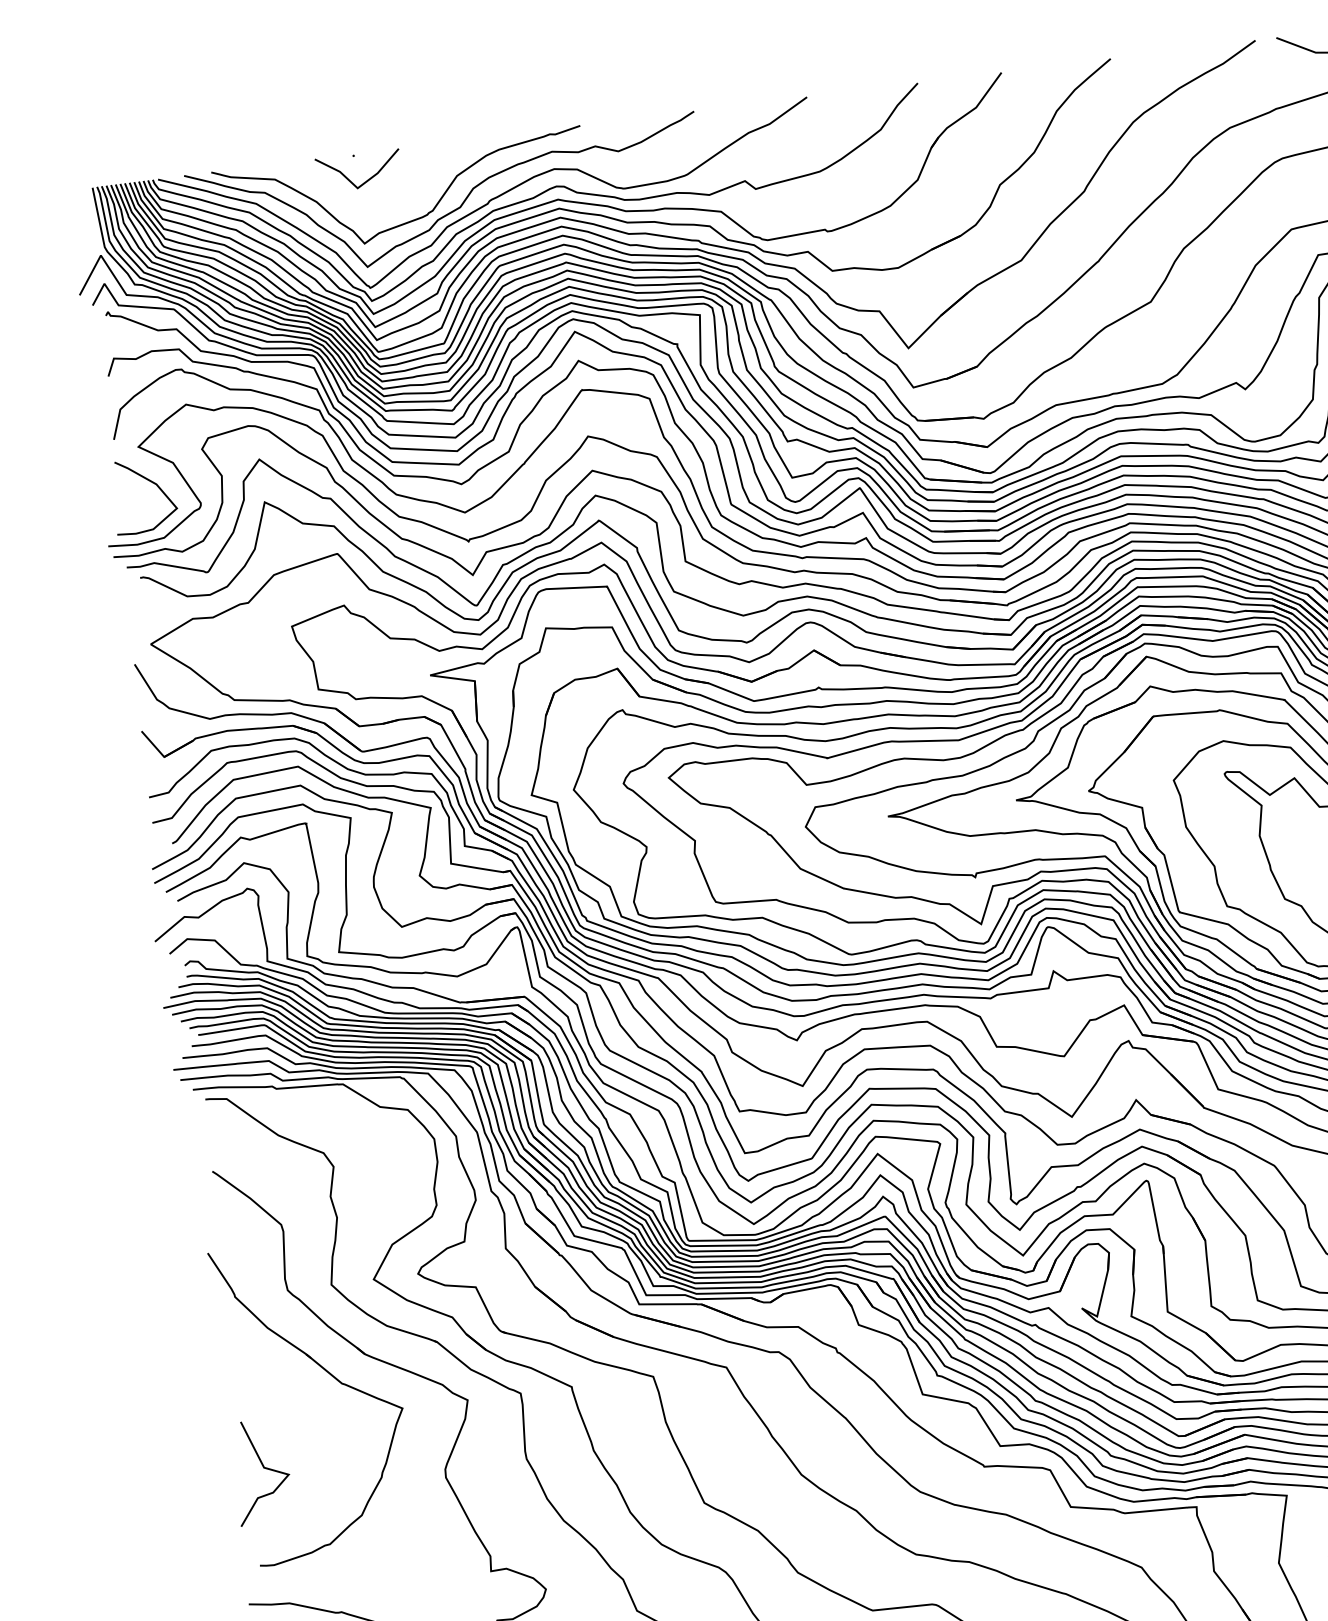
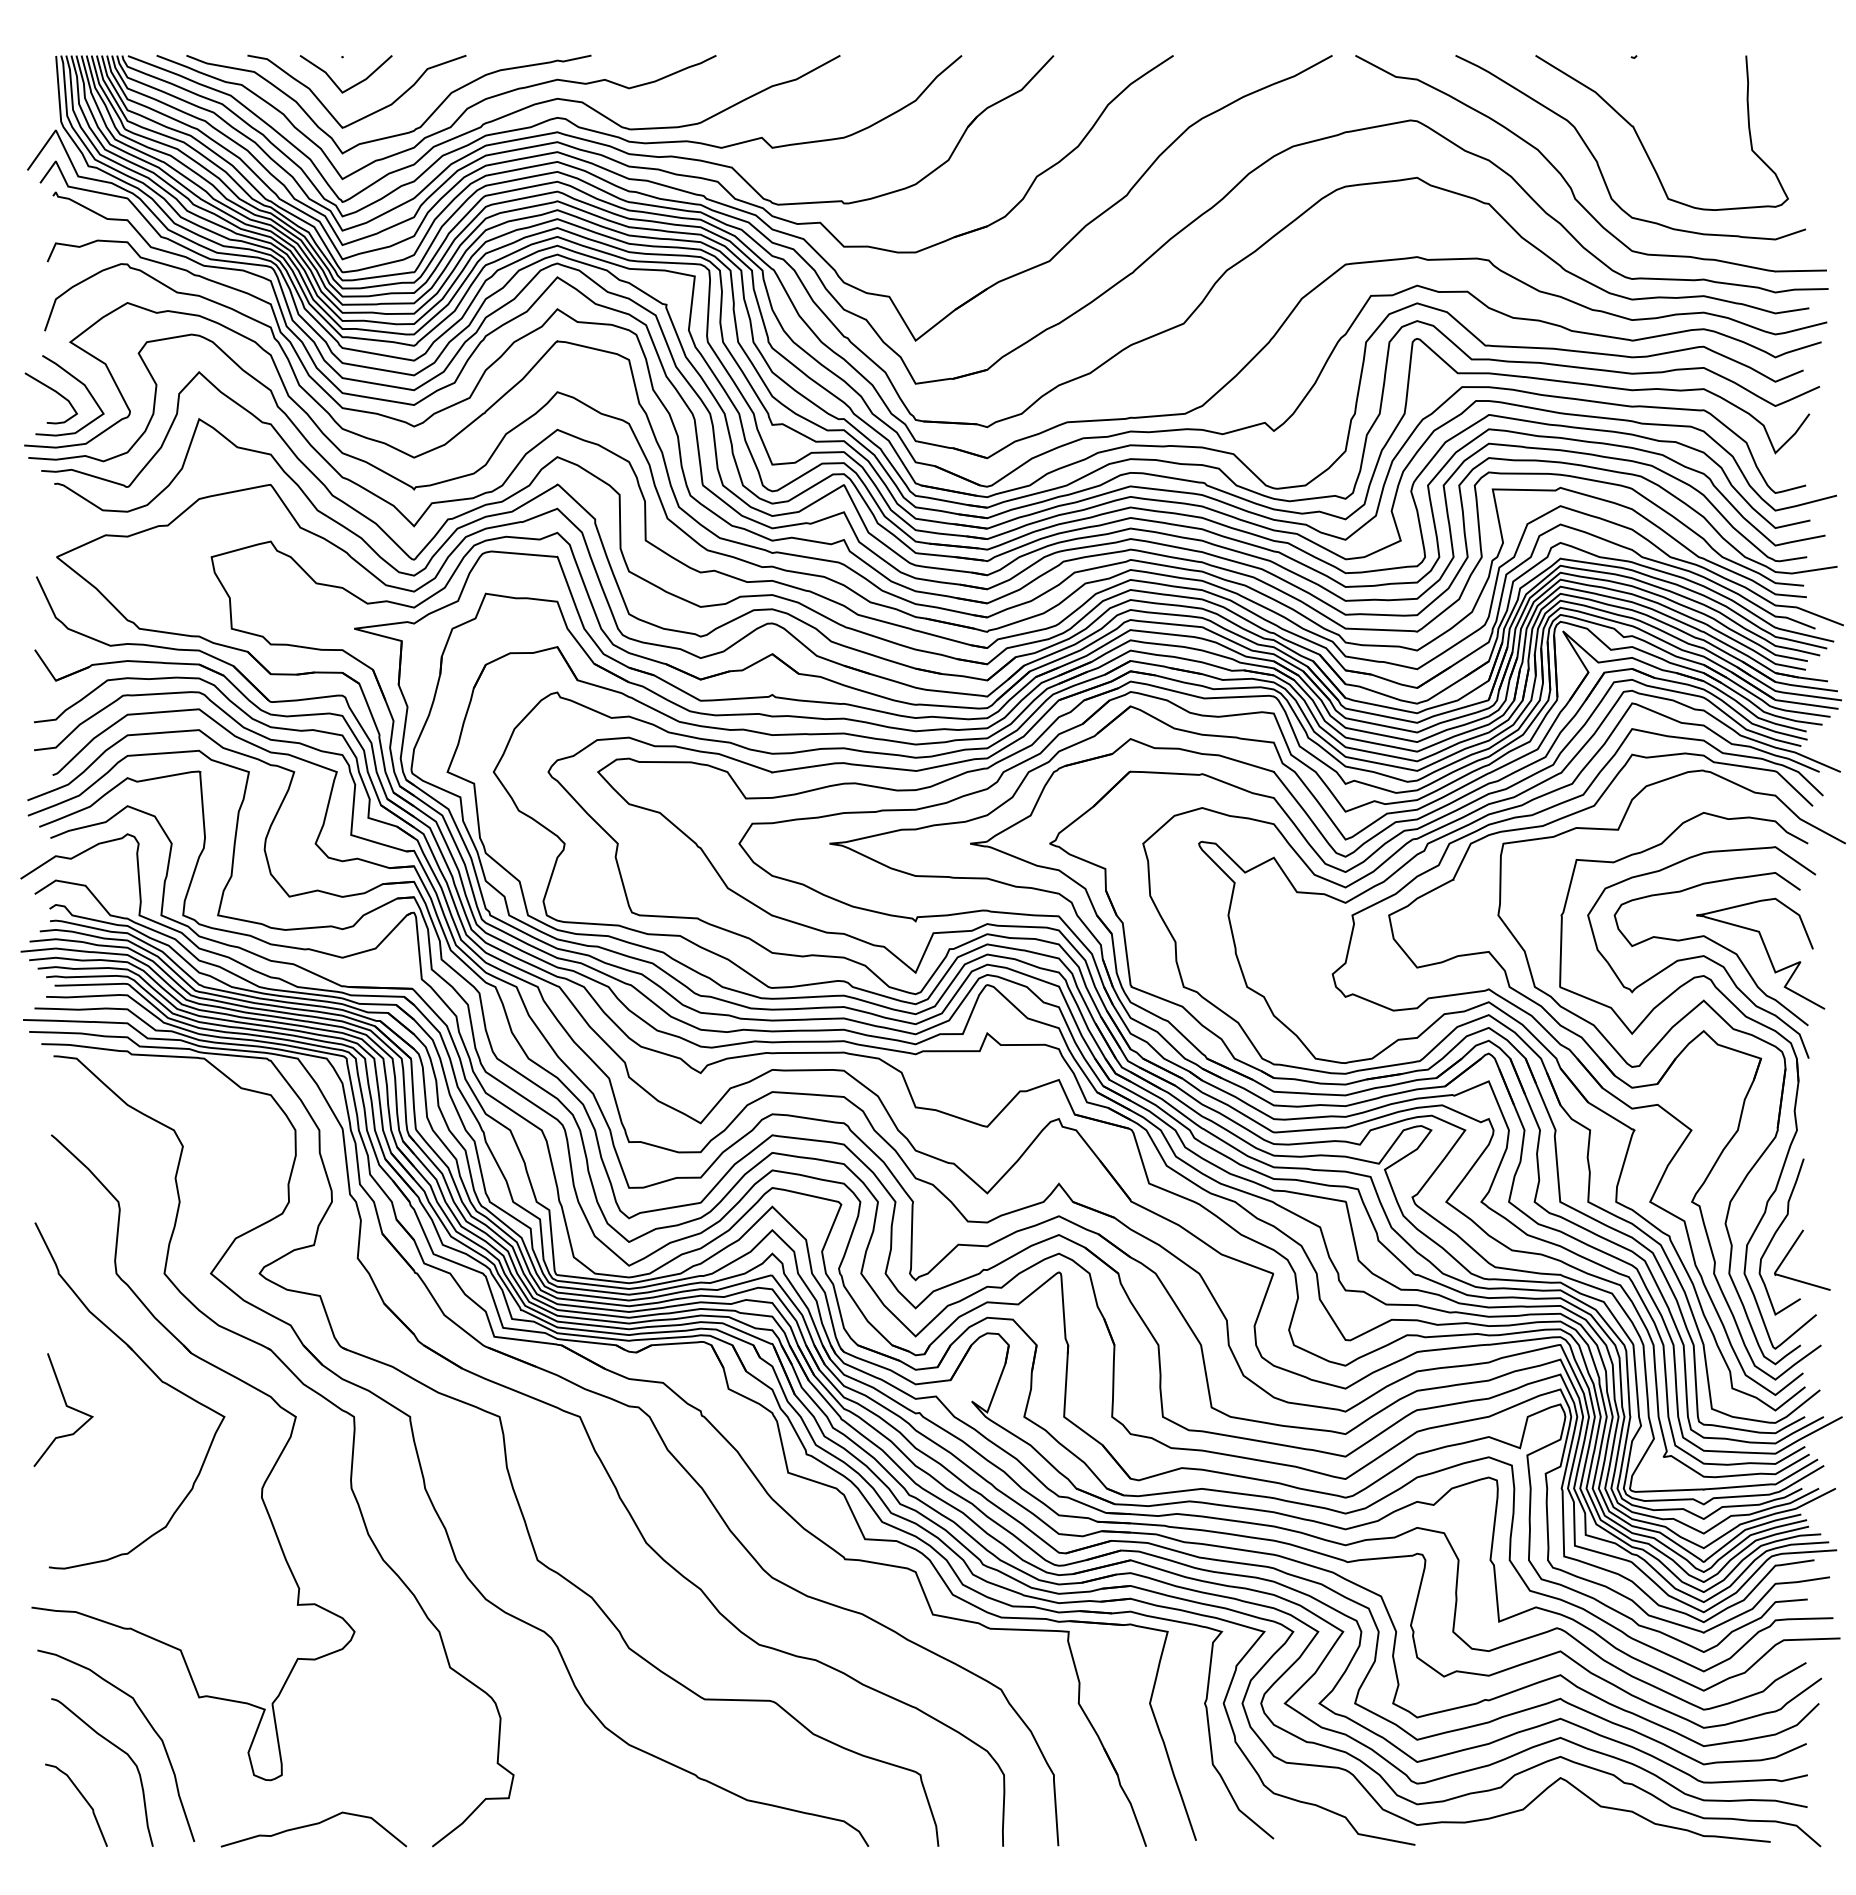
curve: (383, 205) -> (368, 114), added
curve: (128, 493) -> (53, 391), added
curve: (263, 1468) -> (66, 1406), moved

